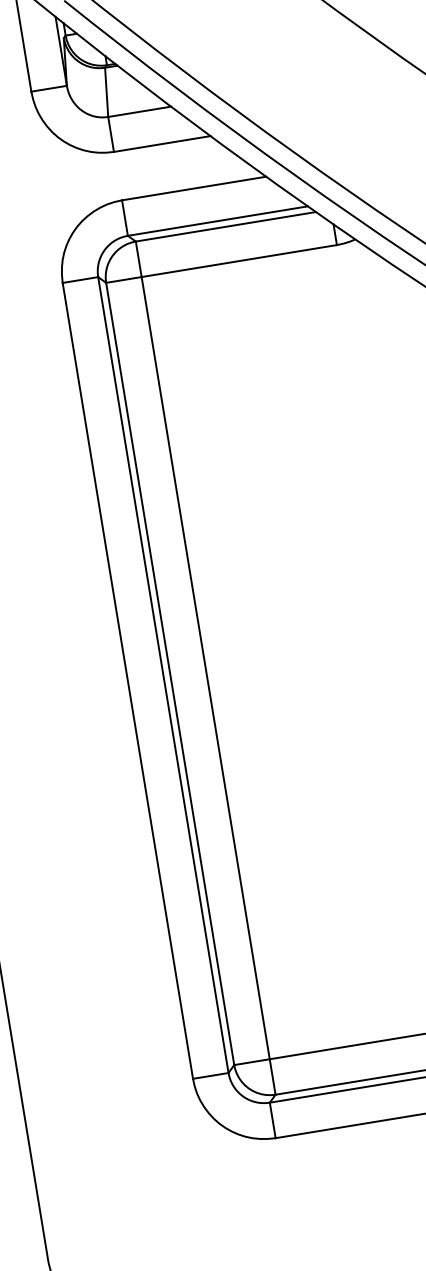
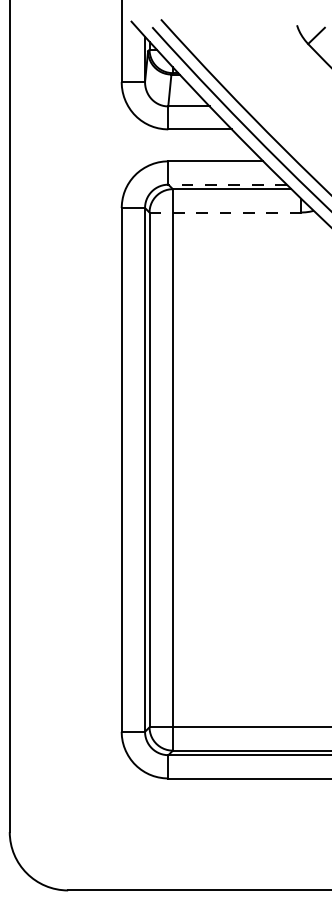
line: (217, 220) -> (227, 184), solid -> dashed
line: (221, 263) -> (225, 212), solid -> dashed

